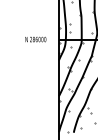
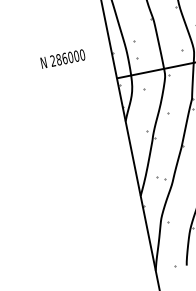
text: (35, 39) -> (62, 59), moved

